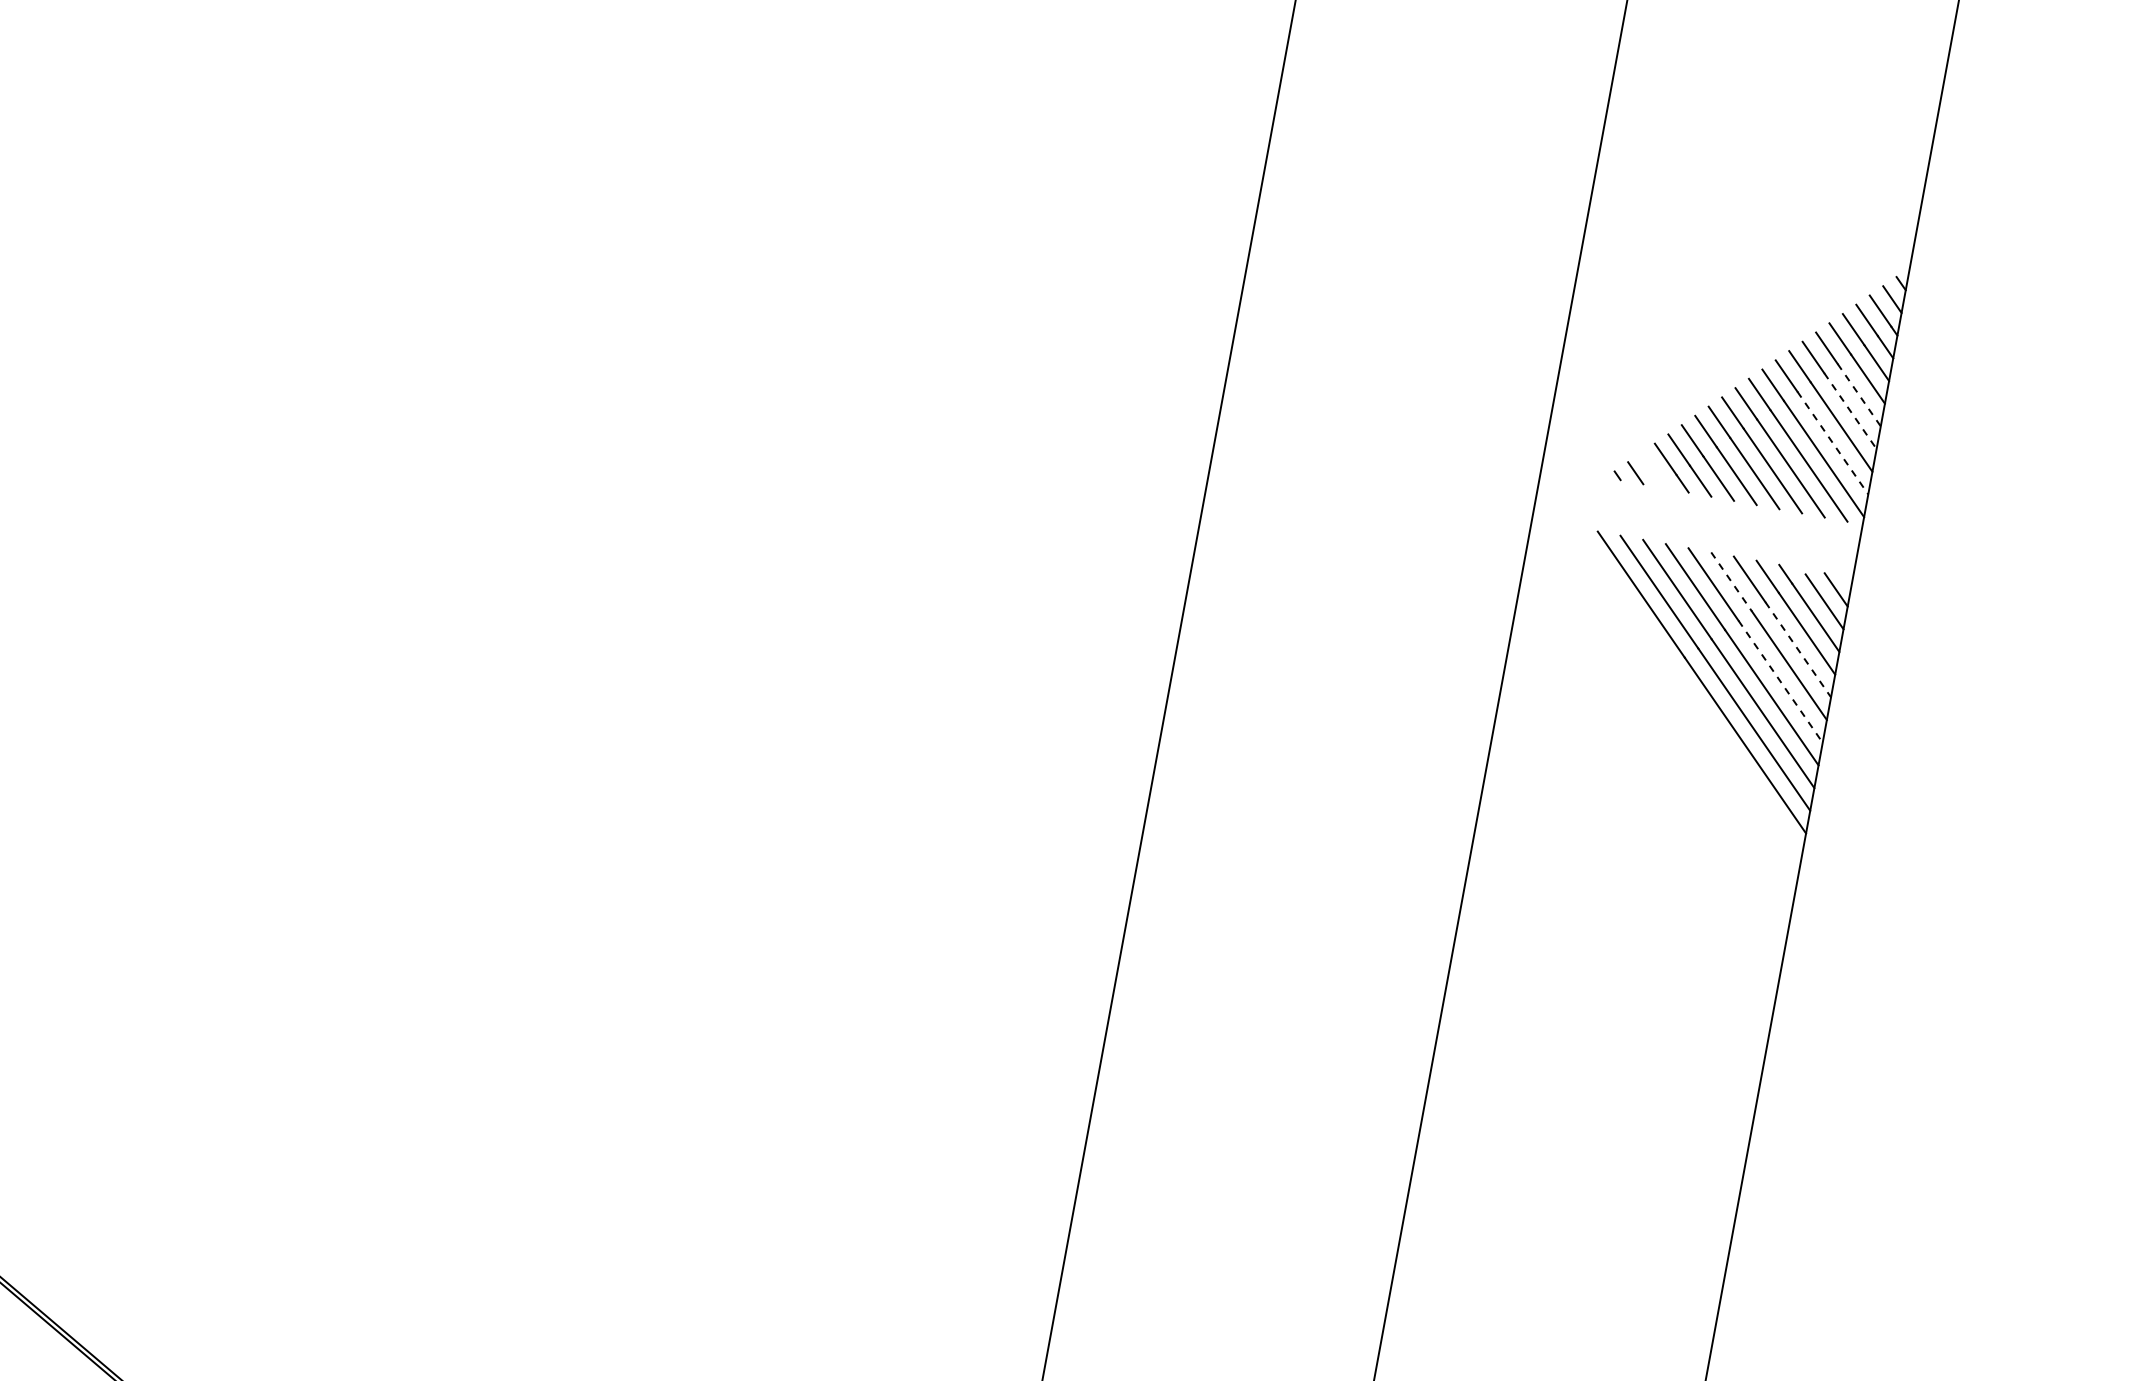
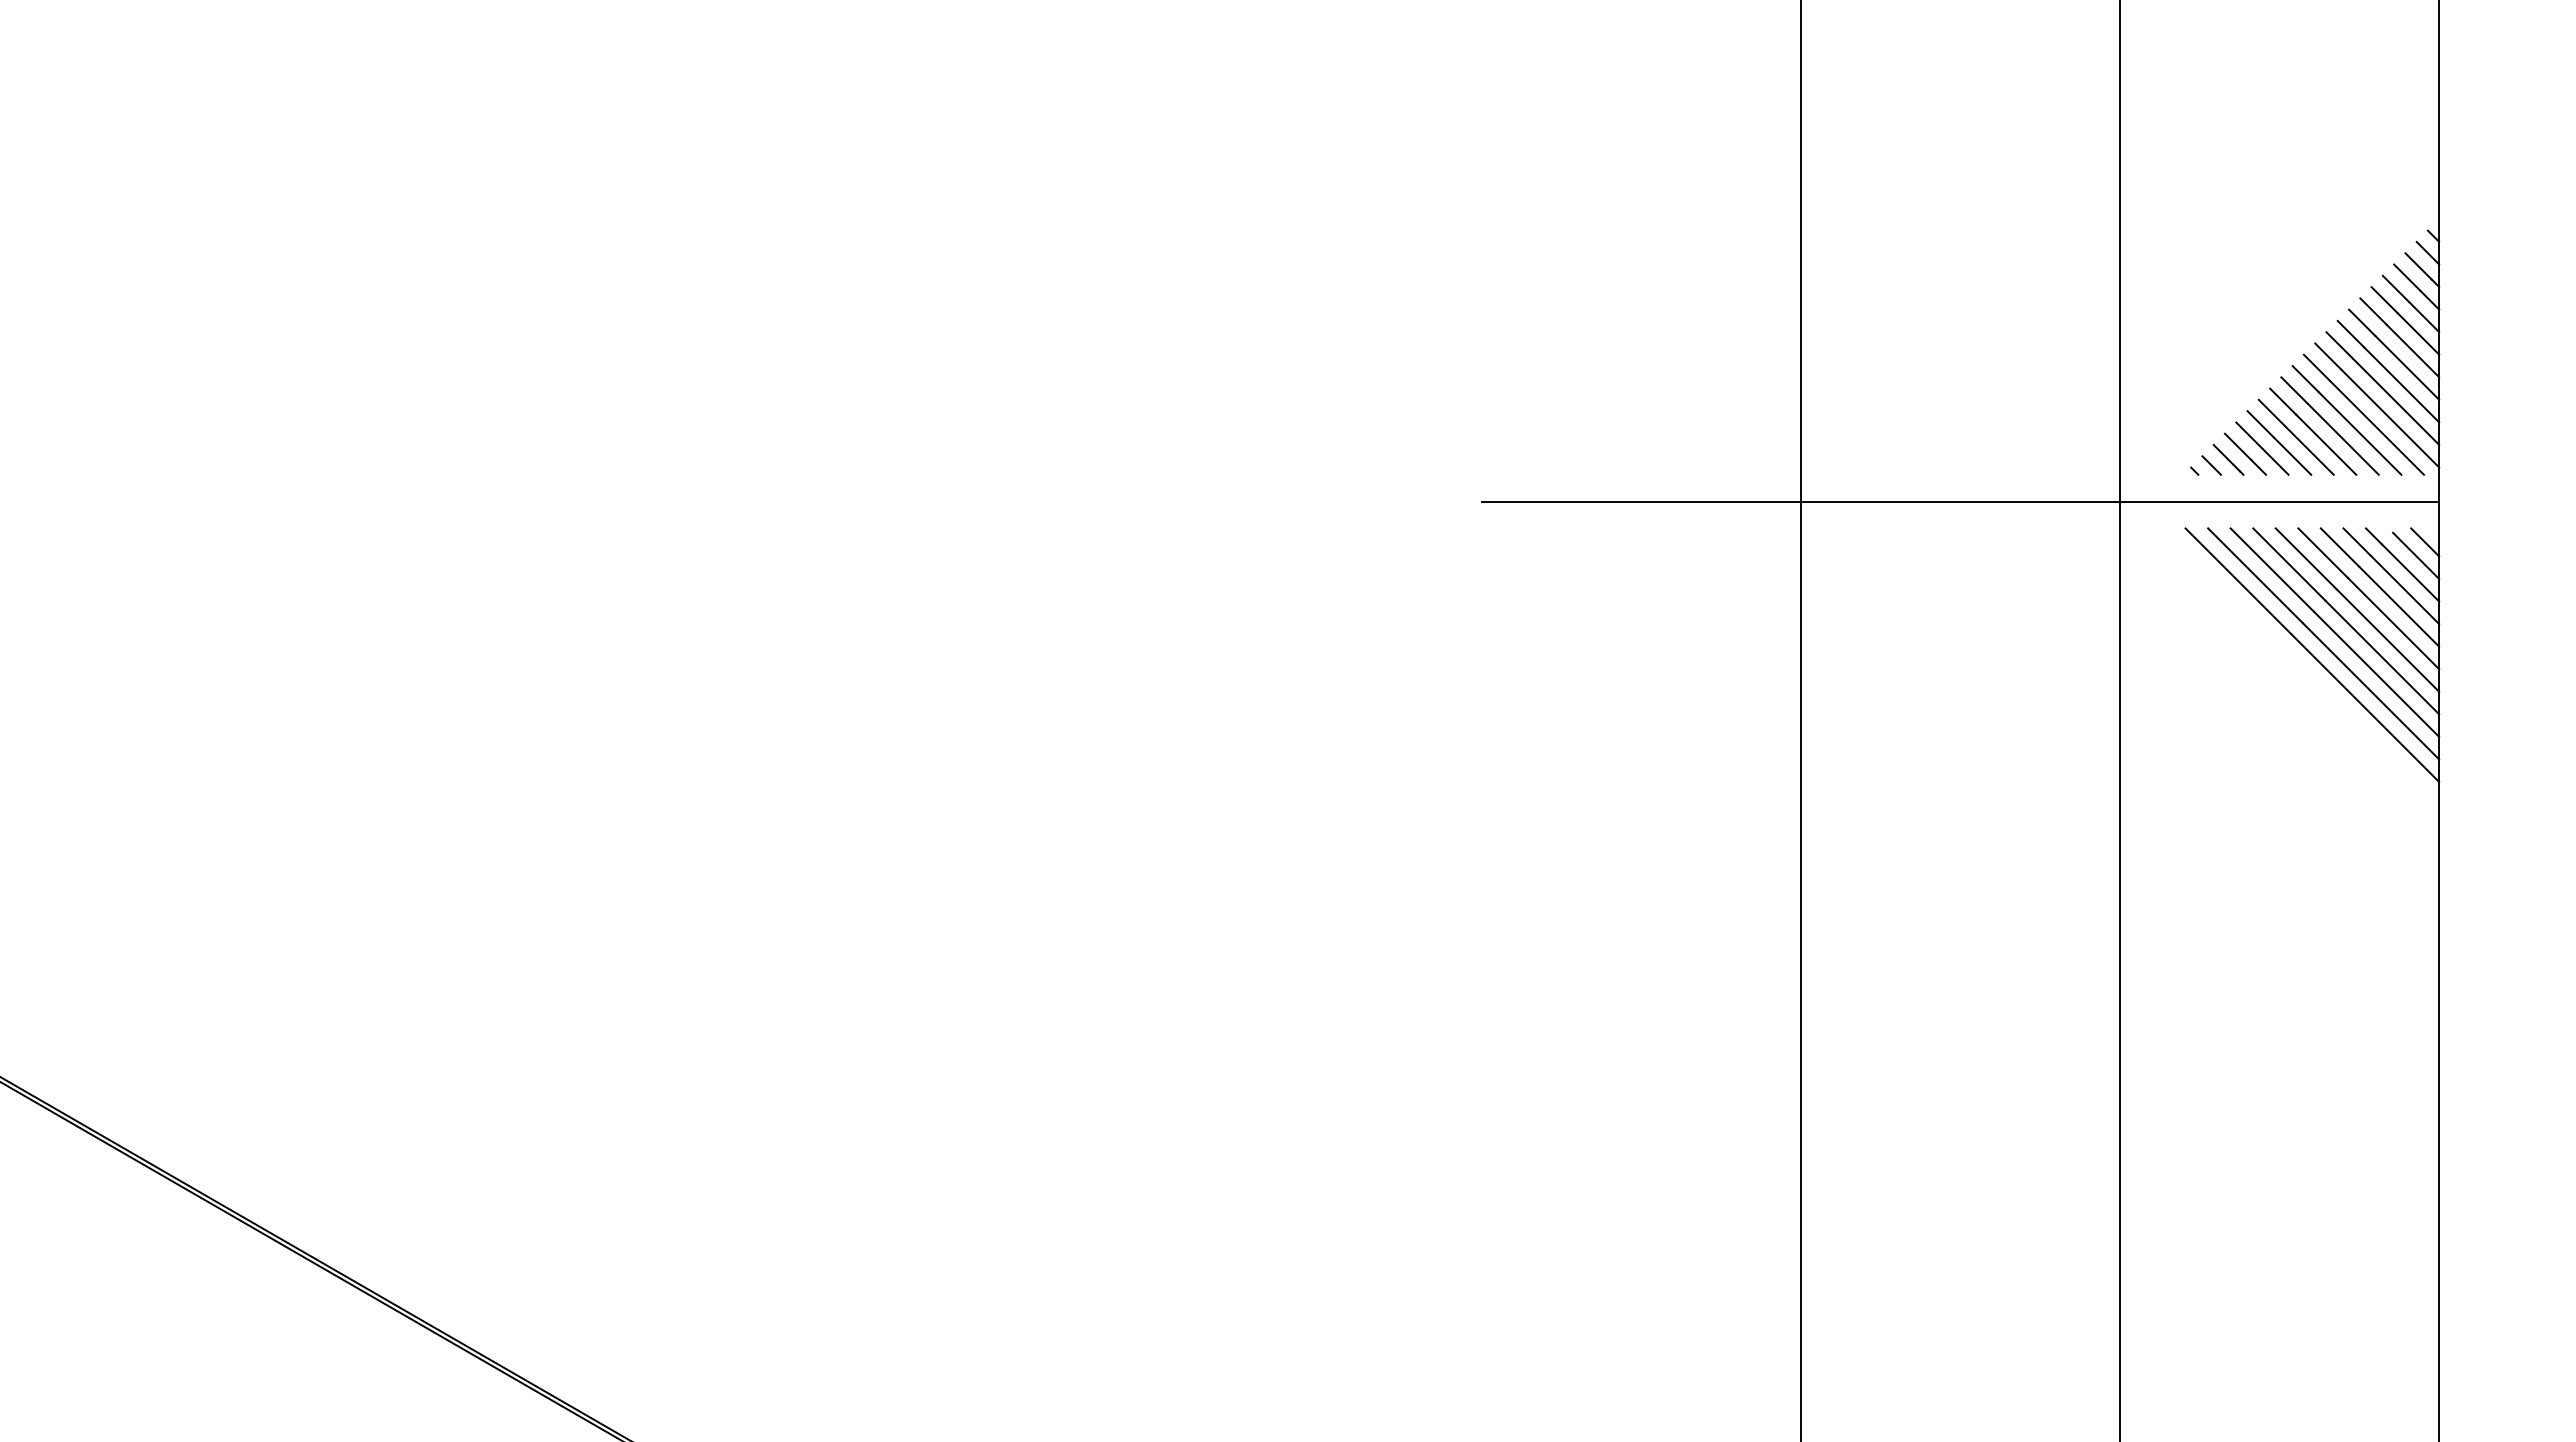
line: (1859, 395) -> (2413, 351), dashed -> solid
line: (1850, 411) -> (2407, 368), dashed -> solid
line: (1833, 443) -> (2396, 402), dashed -> solid
line: (1376, 463) -> (1960, 501), added
line: (1653, 470) -> (2228, 459), added
line: (1731, 582) -> (2323, 553), dashed -> solid
line: (1798, 649) -> (2399, 606), dashed -> solid
line: (1781, 681) -> (2388, 640), dashed -> solid

